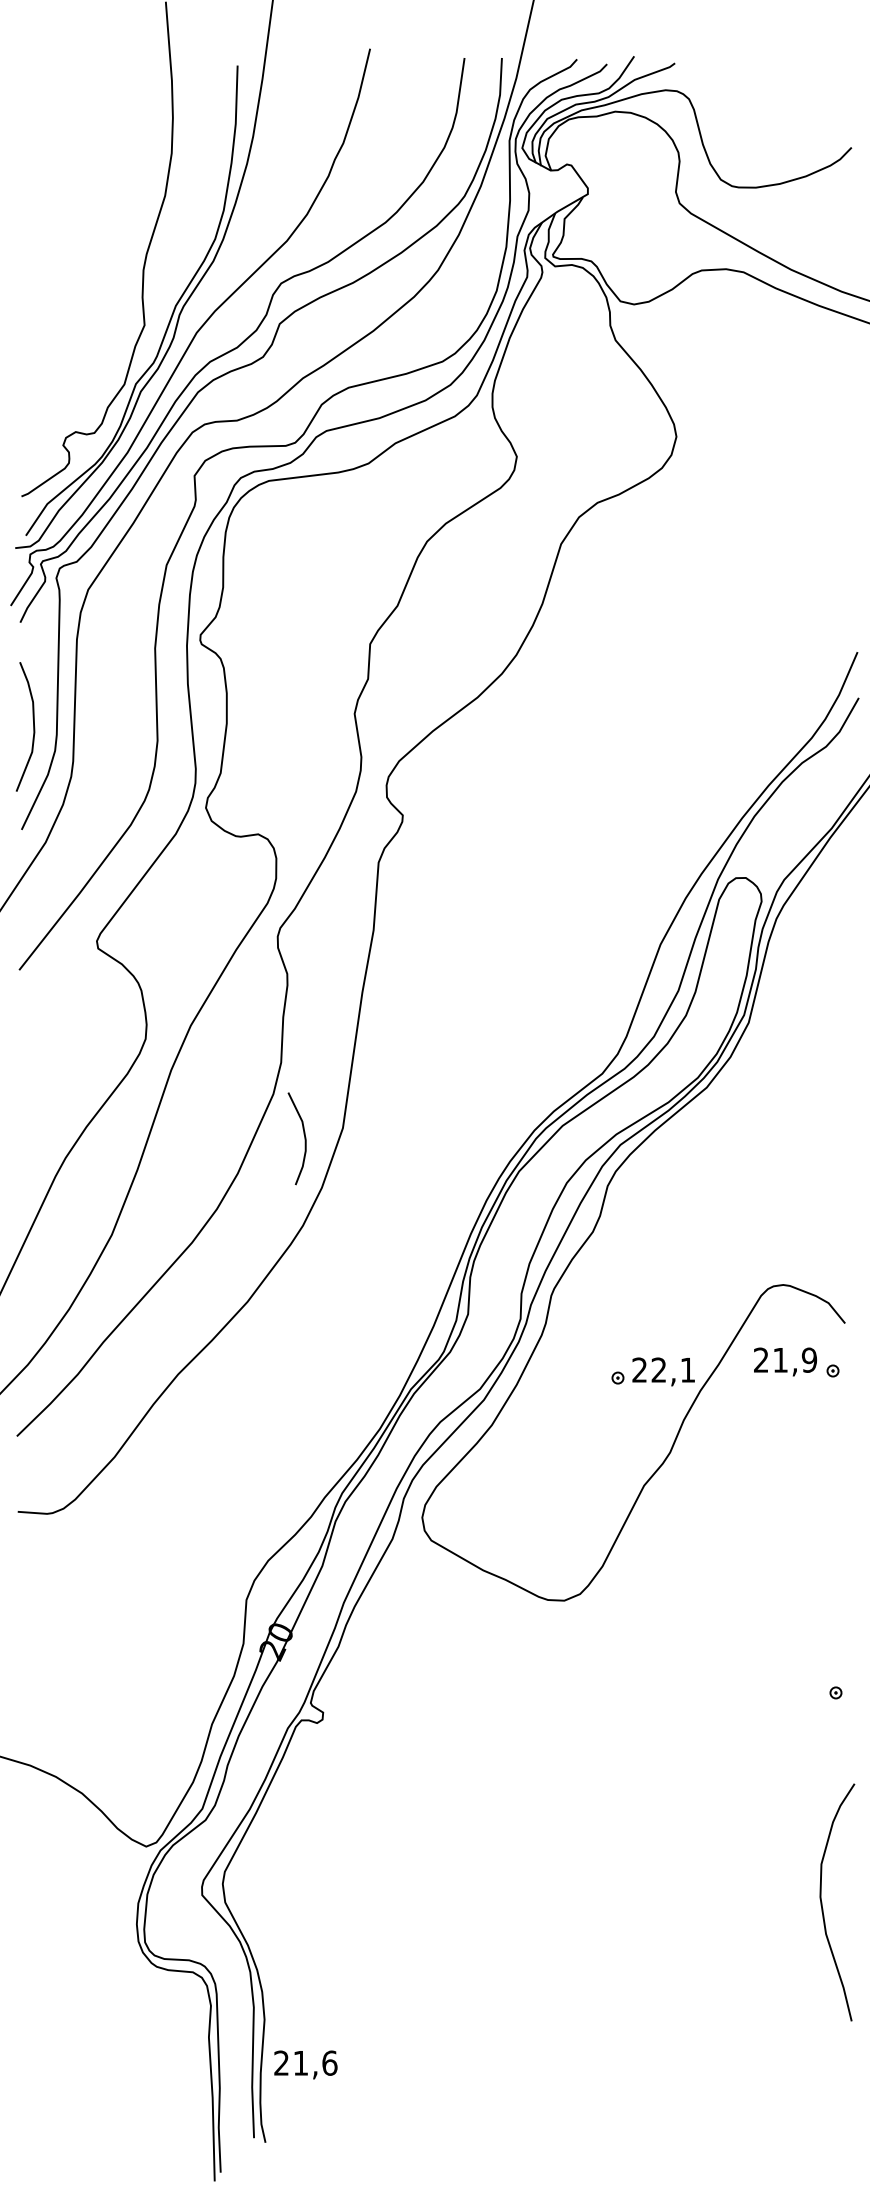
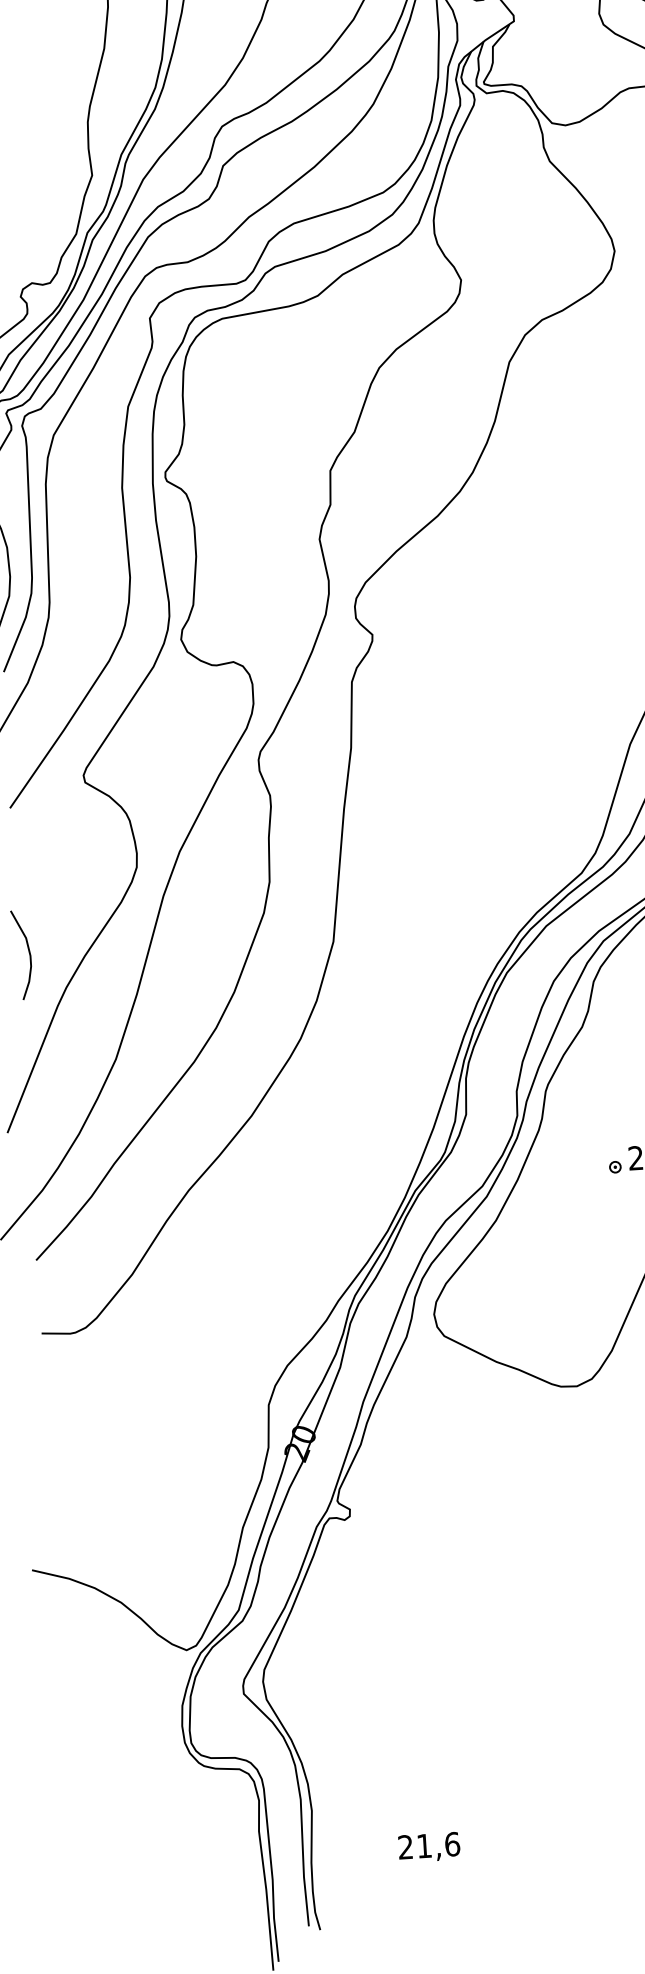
curve: (304, 1138) -> (29, 954), moved
text: (305, 2064) -> (428, 1847), moved

